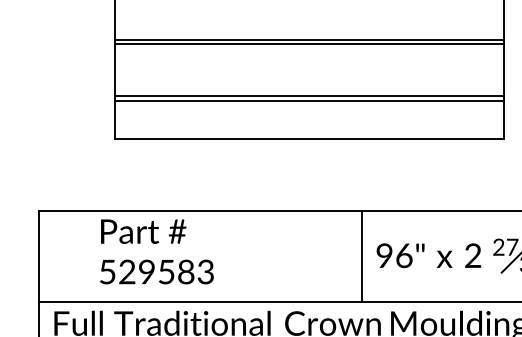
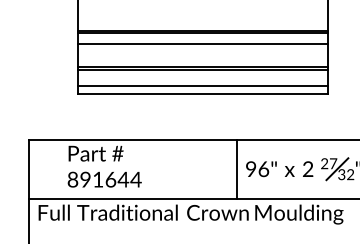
line: (309, 61) -> (202, 44), added
line: (309, 127) -> (202, 86), added
text: (156, 271) -> (104, 179), 529583 -> 891644

